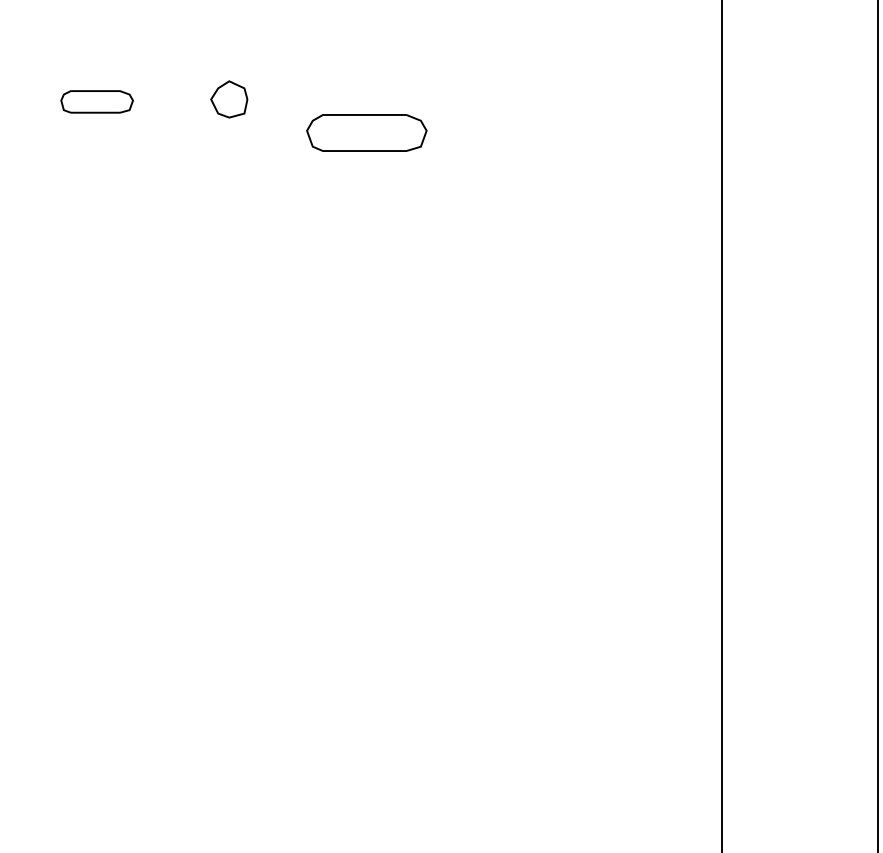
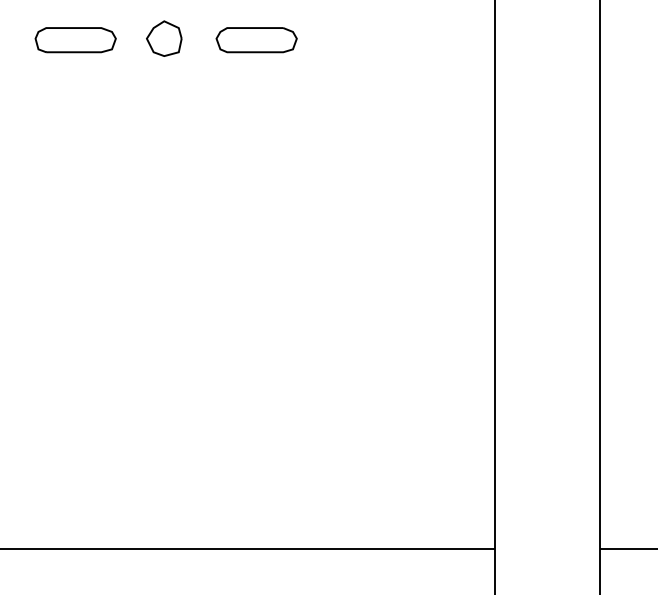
part: (229, 99) -> (164, 38), size x1.43
part: (96, 102) -> (75, 40), size x1.67
part: (366, 133) -> (256, 40), moved

